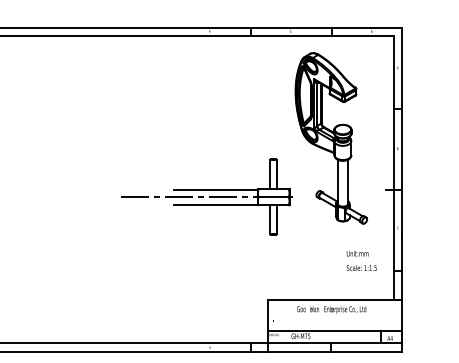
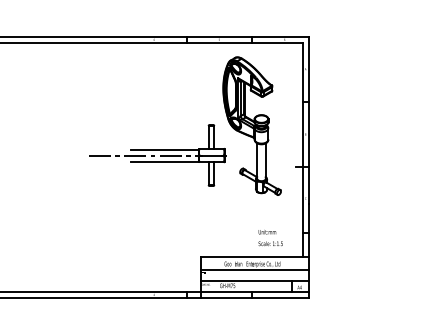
part: (206, 197) -> (157, 155), moved
text: (361, 261) -> (270, 238), moved
line: (335, 317) -> (255, 270), added

